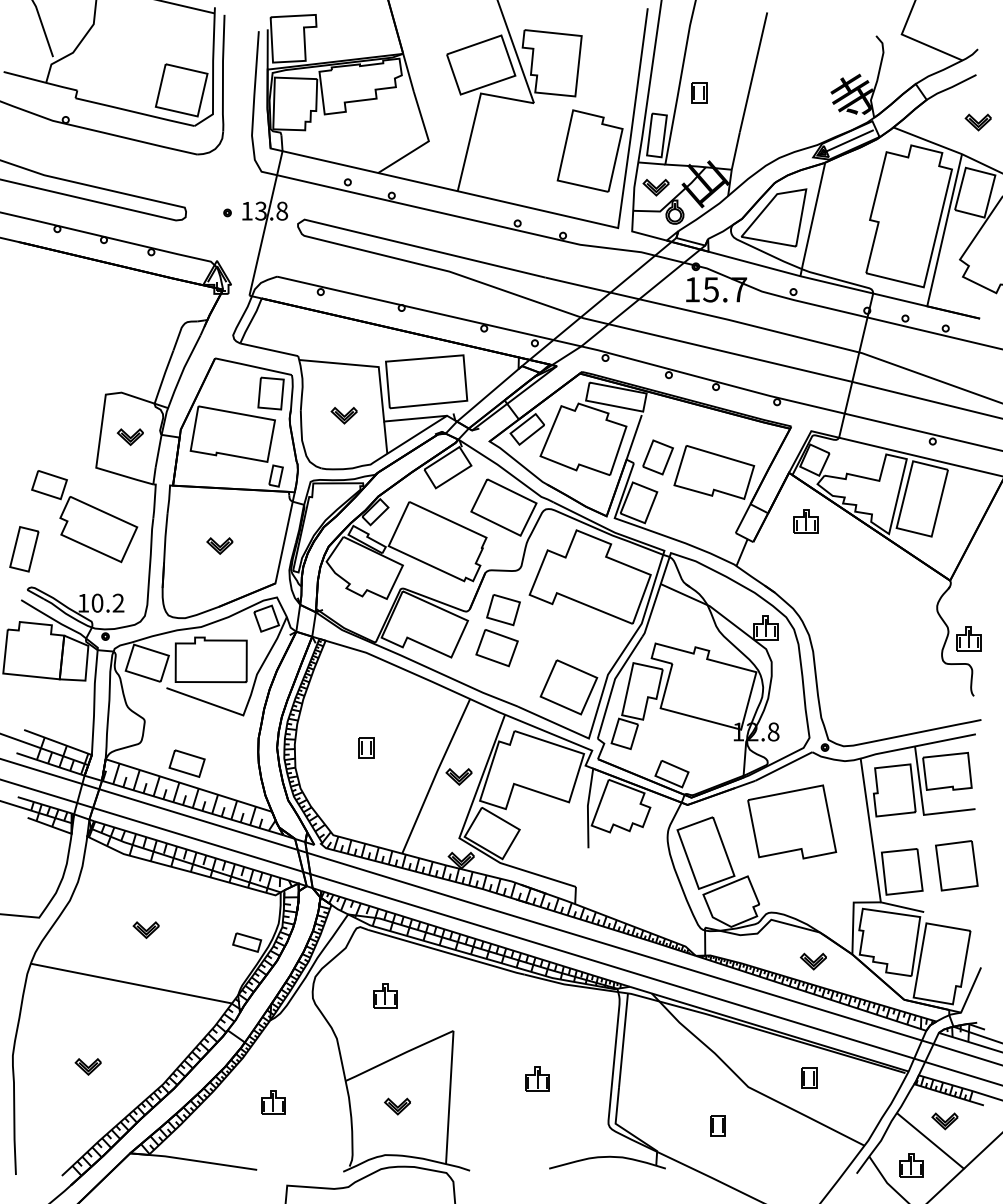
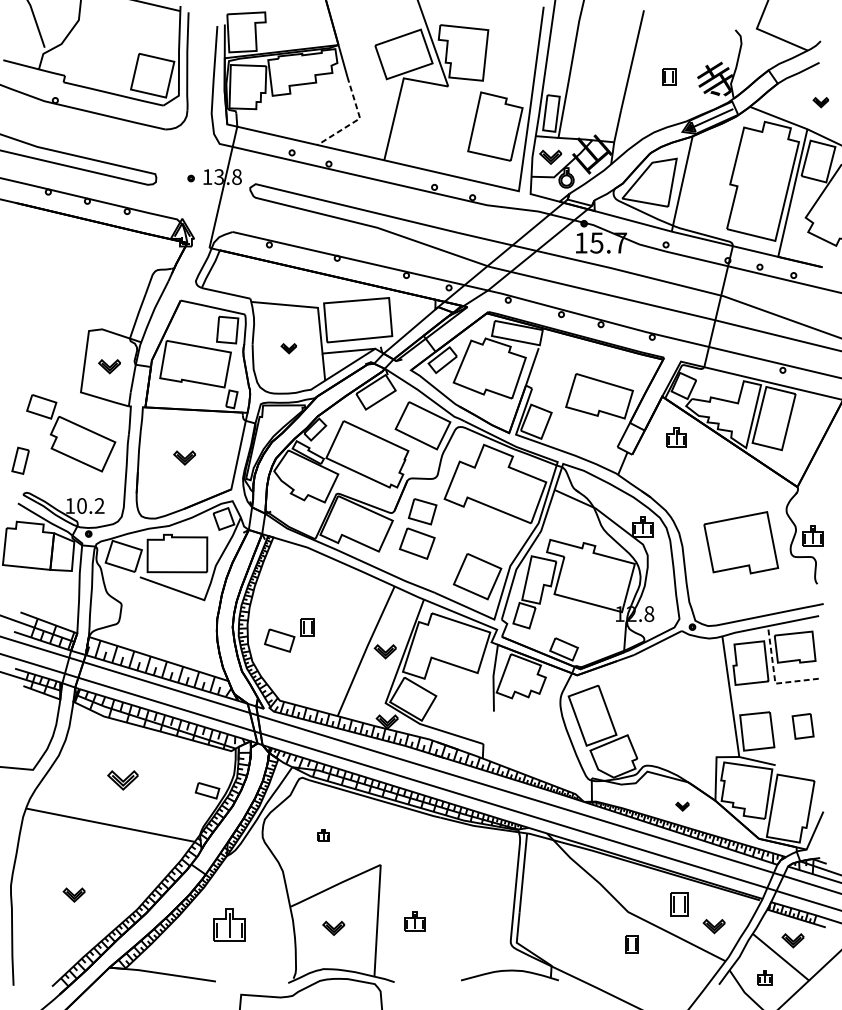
part: (699, 92) -> (669, 76), moved
part: (977, 122) -> (820, 102), size x0.7
line: (425, 143) -> (357, 120), solid -> dashed
part: (343, 415) -> (288, 348), size x0.7
part: (657, 457) -> (551, 383), removed
part: (24, 549) -> (20, 460), size x0.7
part: (186, 763) -> (279, 640), moved
line: (922, 806) -> (774, 676), solid -> dashed
part: (792, 821) -> (741, 542), moved
part: (956, 865) -> (802, 726), size x0.6
part: (145, 929) -> (122, 779), size x1.4
part: (812, 961) -> (681, 806), size x0.6
part: (385, 995) -> (323, 835), size x0.6
part: (809, 1077) -> (679, 903), size x1.4
part: (537, 1078) -> (415, 920), moved
part: (273, 1102) -> (229, 924), size x1.6
part: (850, 1104) -> (713, 926), added
part: (717, 1125) -> (631, 944), moved
part: (911, 1165) -> (765, 977), size x0.7

